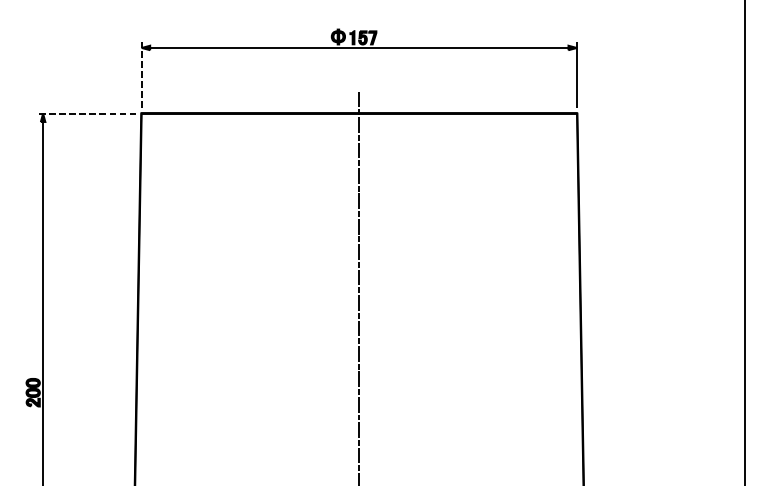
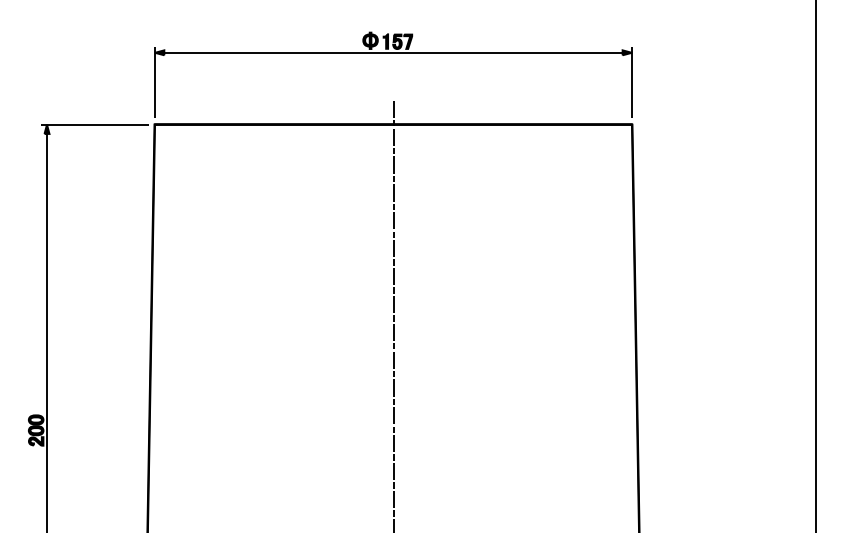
line: (142, 75) -> (155, 82), dashed -> solid
line: (86, 113) -> (94, 124), dashed -> solid

